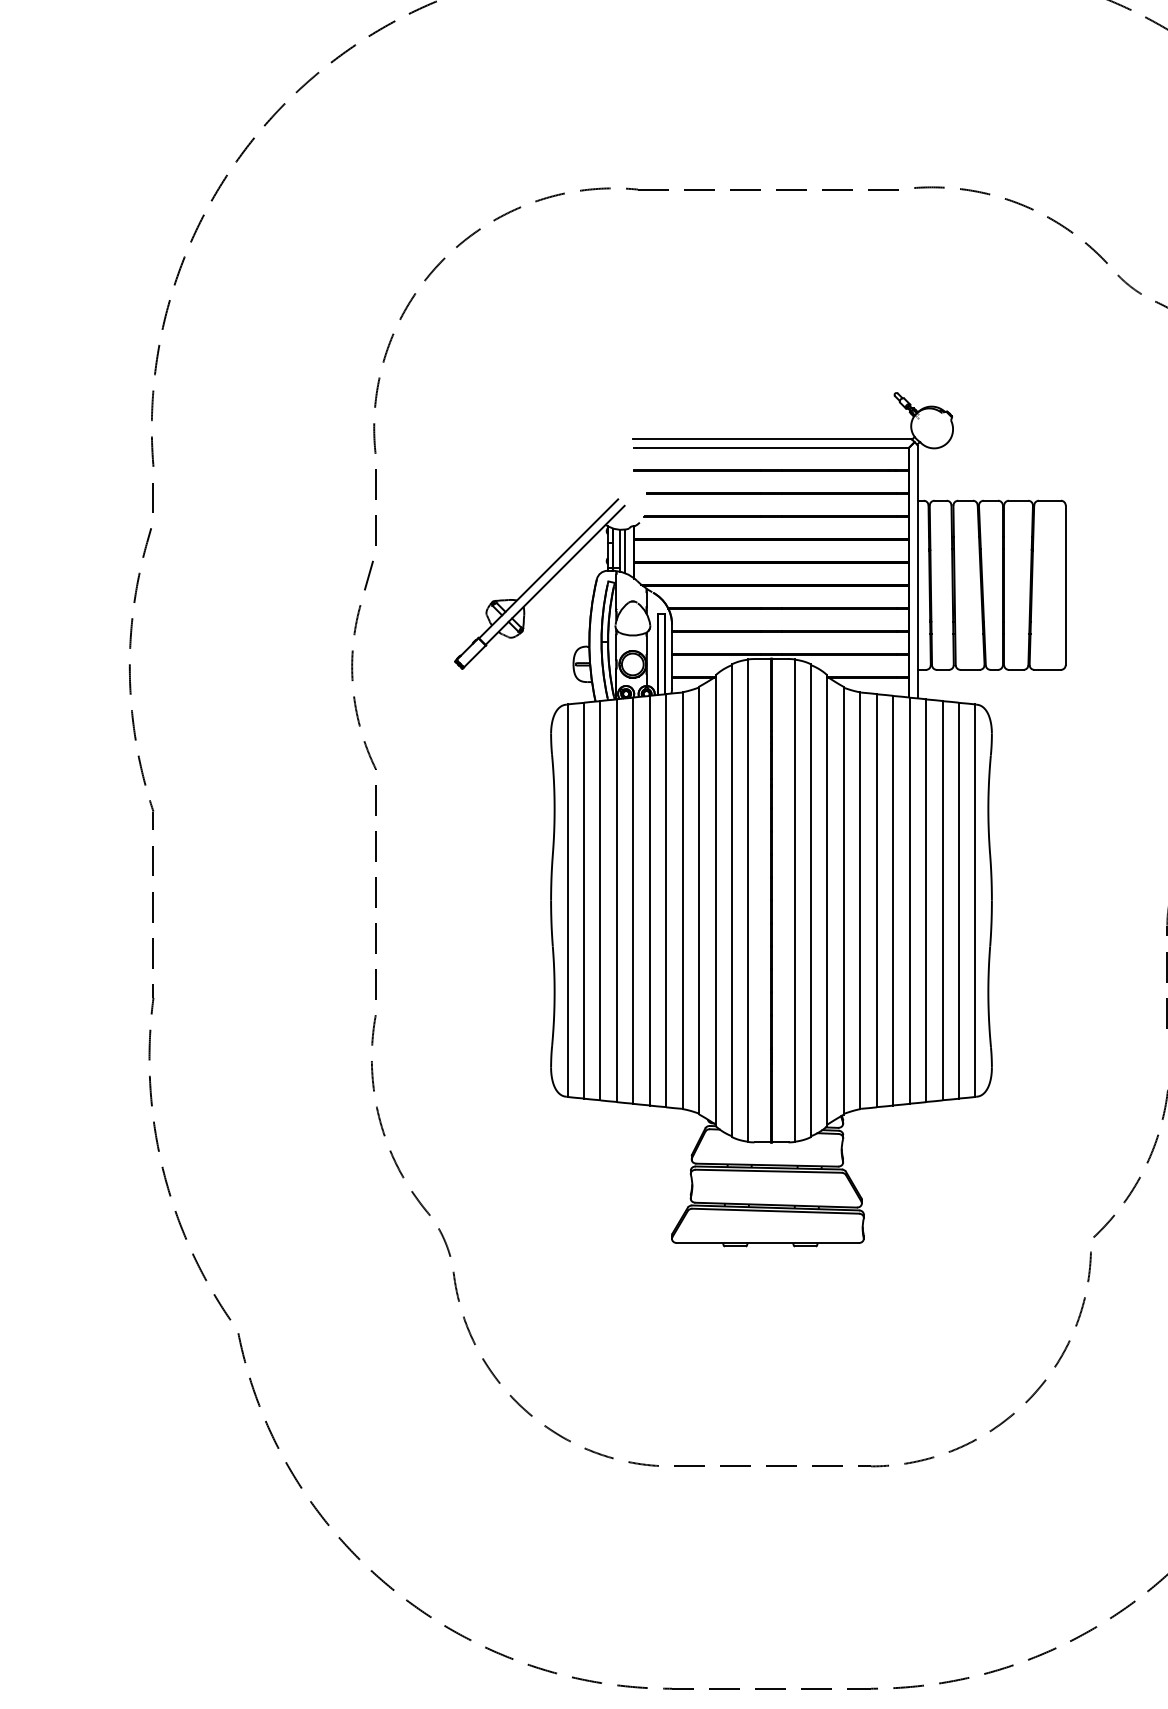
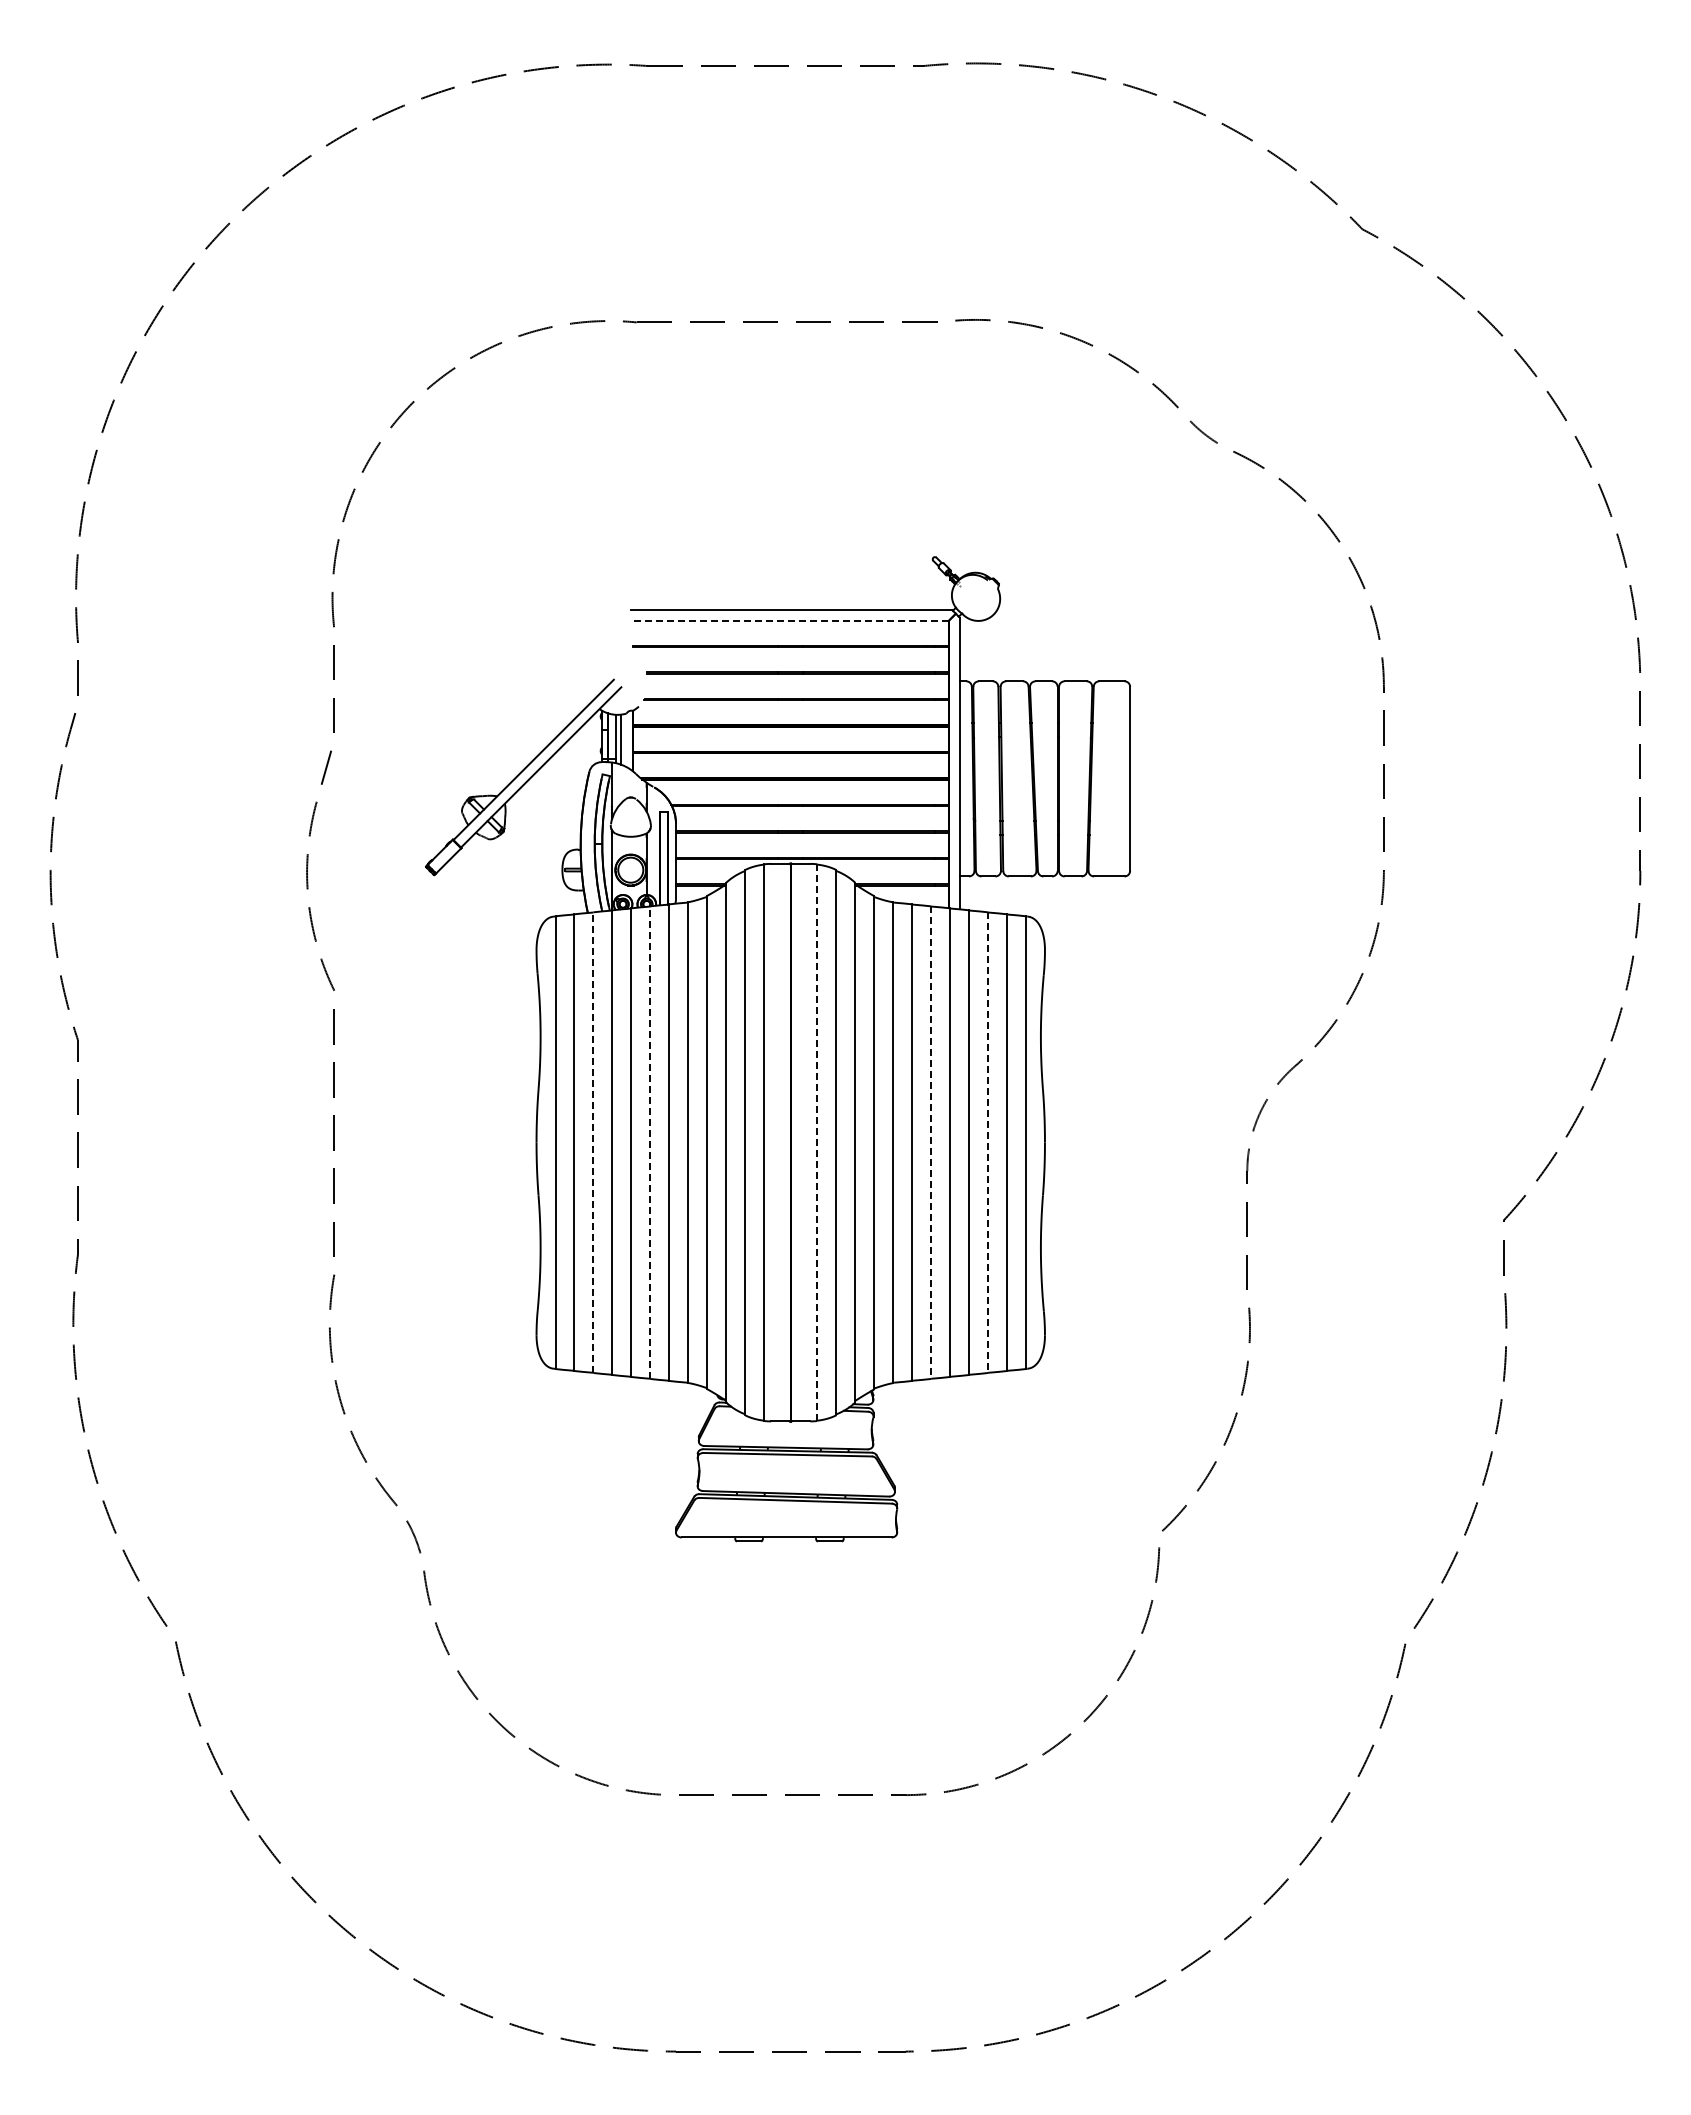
line: (771, 447) -> (790, 620), solid -> dashed
line: (600, 900) -> (593, 1142), solid -> dashed
line: (649, 900) -> (650, 1142), solid -> dashed
line: (794, 901) -> (817, 1143), solid -> dashed
line: (893, 901) -> (931, 1143), solid -> dashed
line: (942, 901) -> (988, 1143), solid -> dashed

